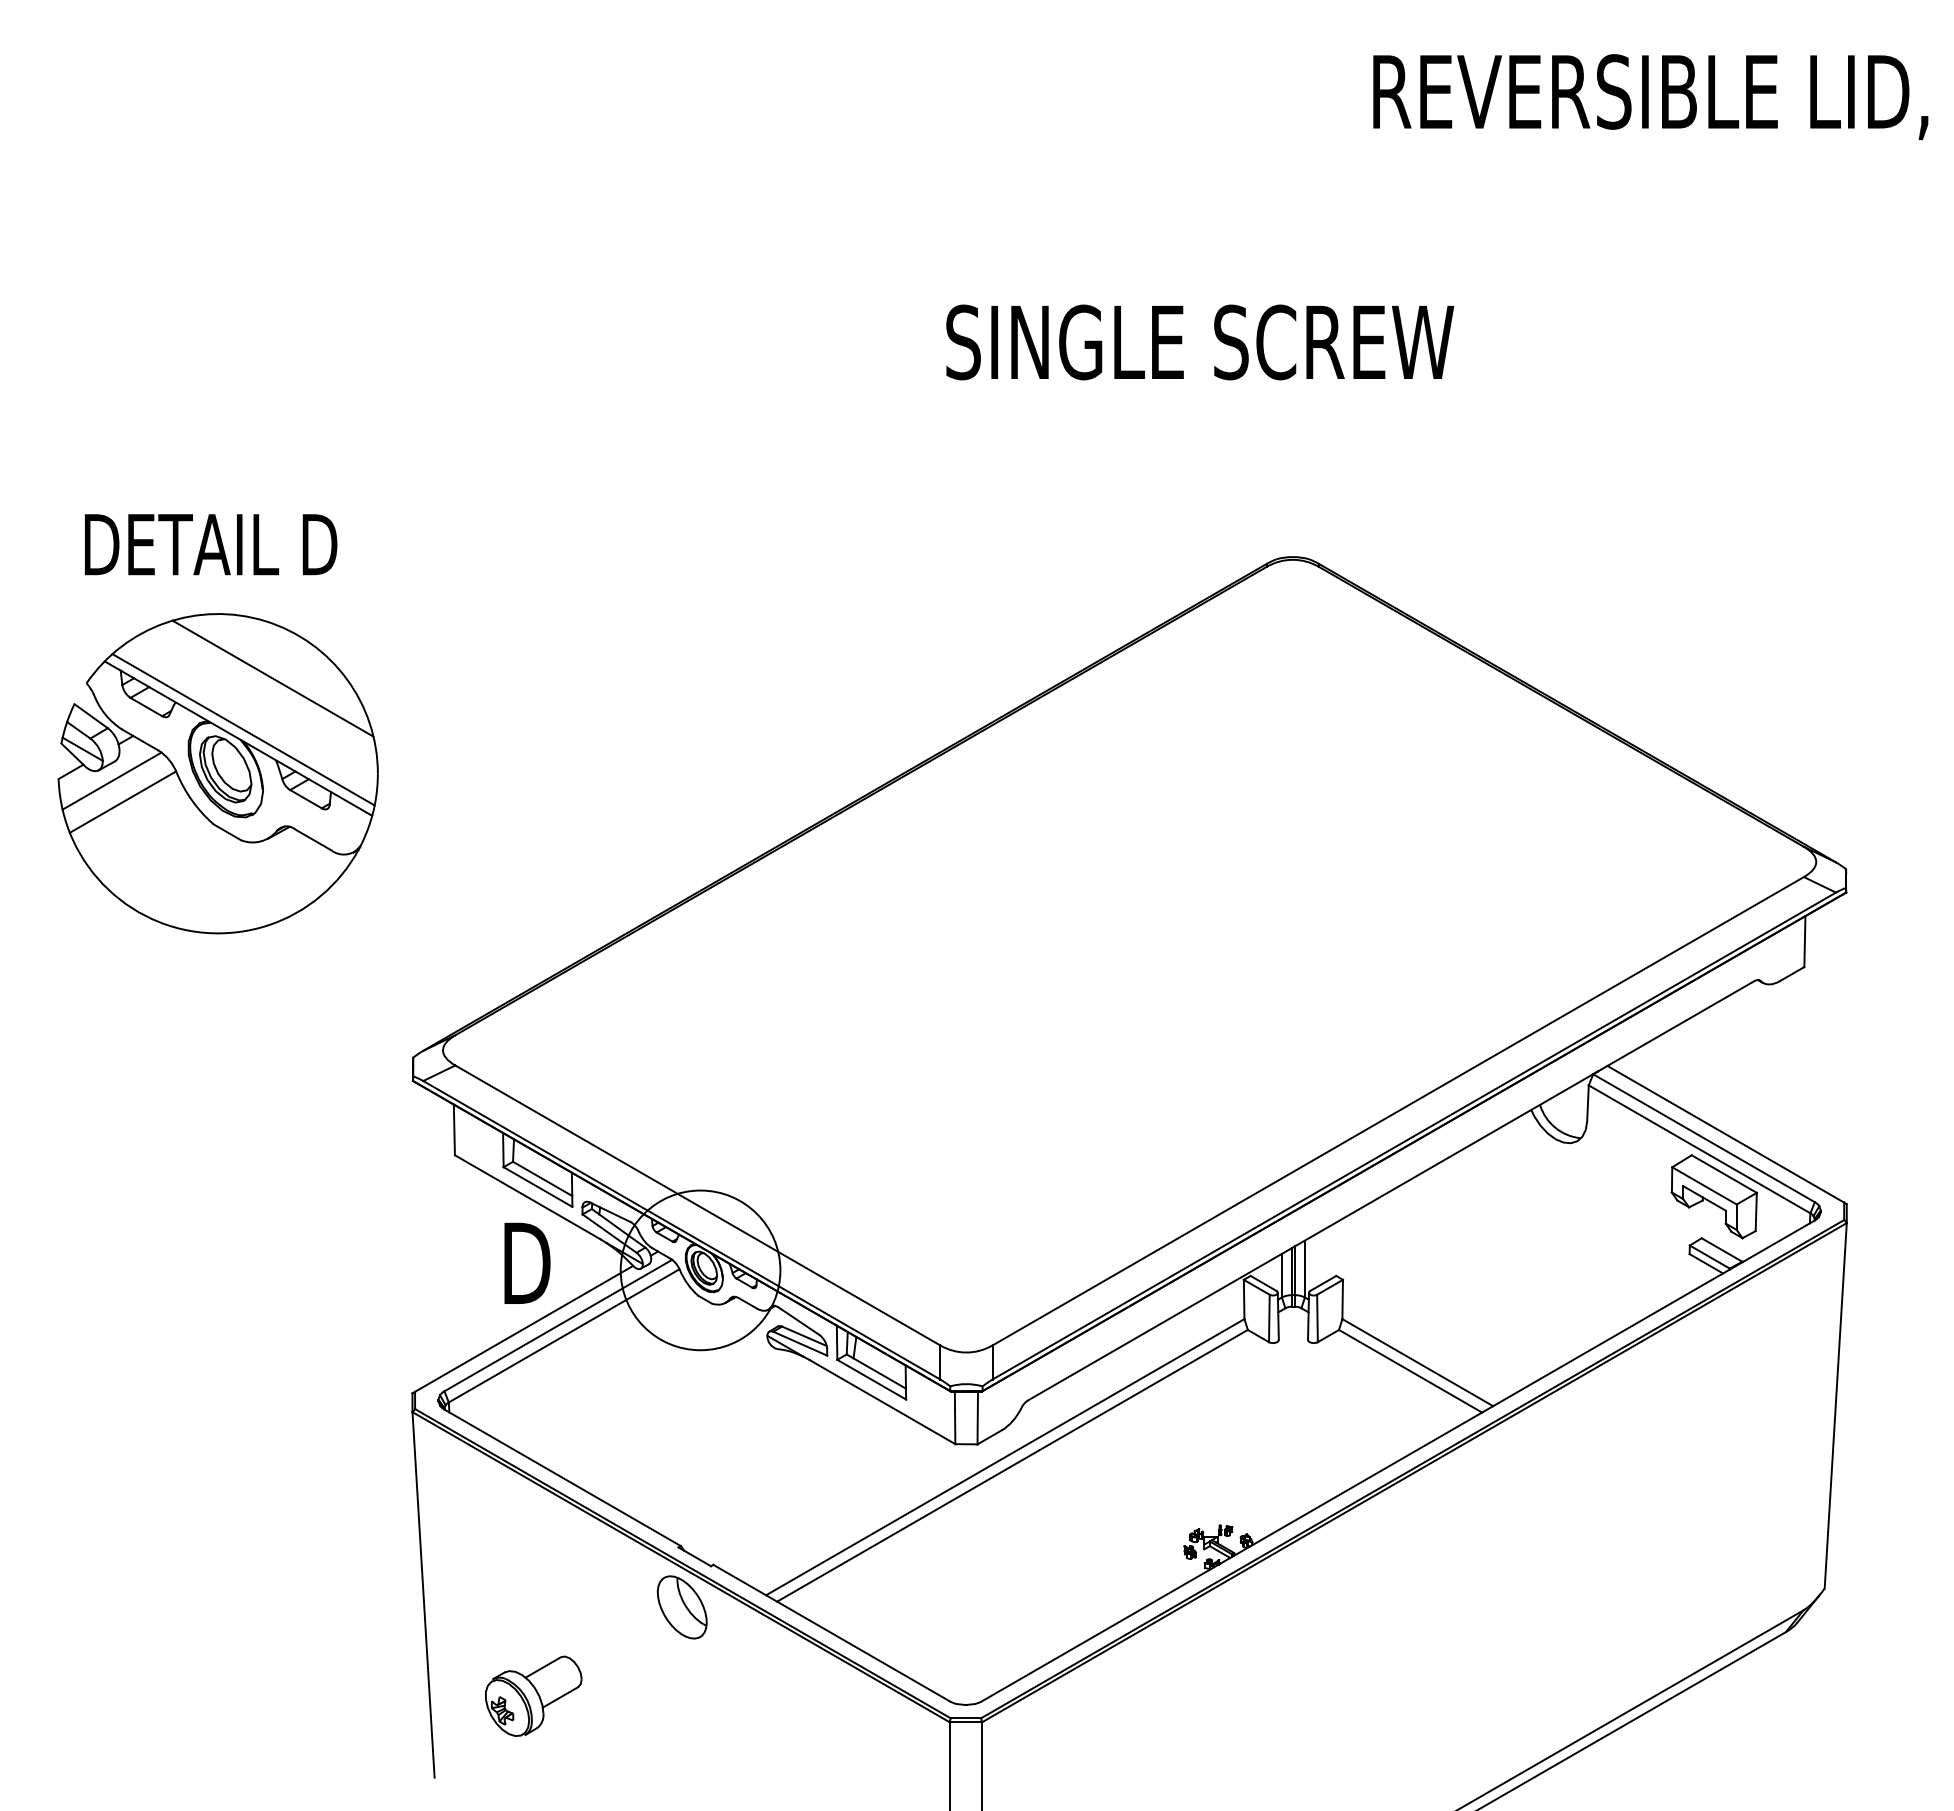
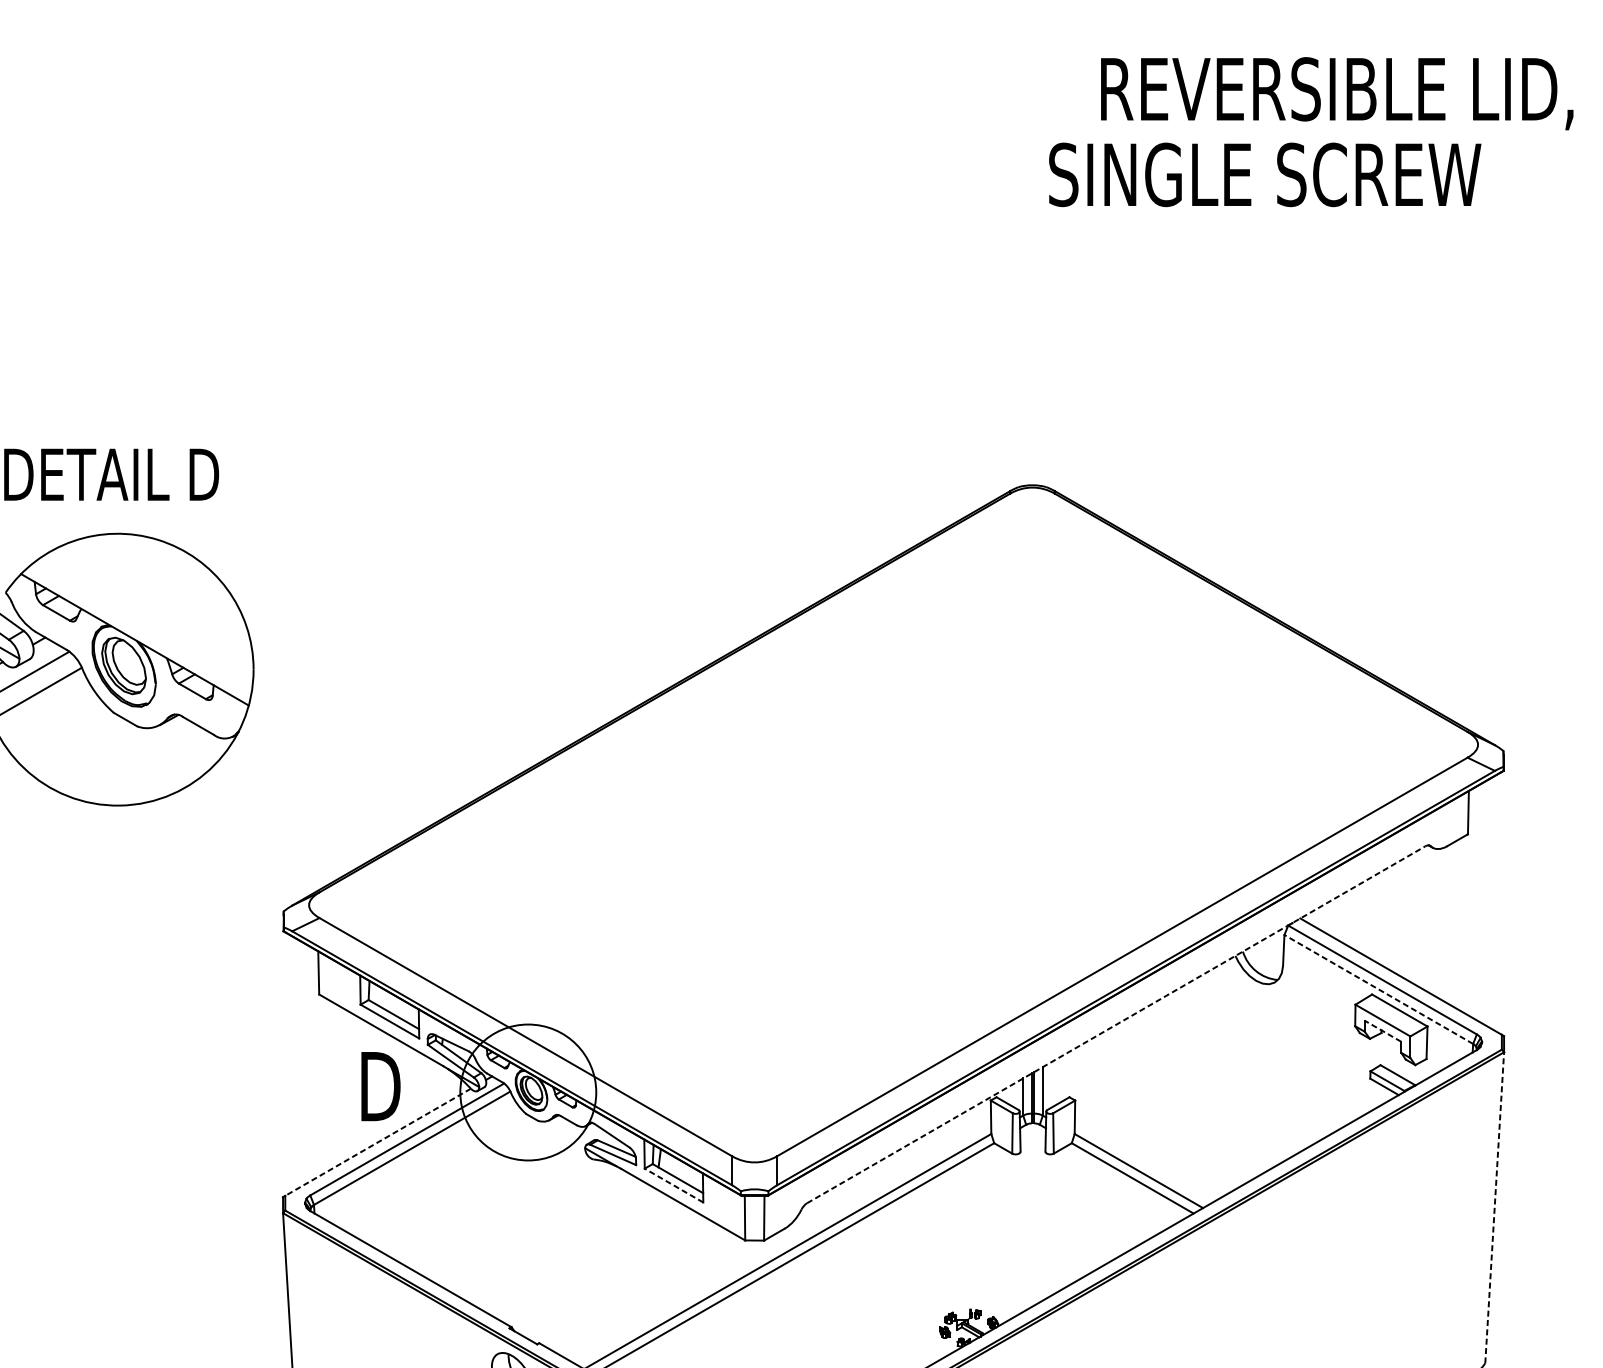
text: (1200, 342) -> (1265, 174), moved
line: (272, 678) -> (163, 588), removed
line: (243, 729) -> (139, 632), removed
line: (1699, 1149) -> (1378, 989), solid -> dashed
line: (1391, 1190) -> (1116, 1024), solid -> dashed
line: (1704, 1198) -> (1382, 1031), solid -> dashed
line: (524, 1328) -> (378, 1141), solid -> dashed
line: (871, 1379) -> (673, 1185), solid -> dashed
line: (1835, 1405) -> (1494, 1207), solid -> dashed

